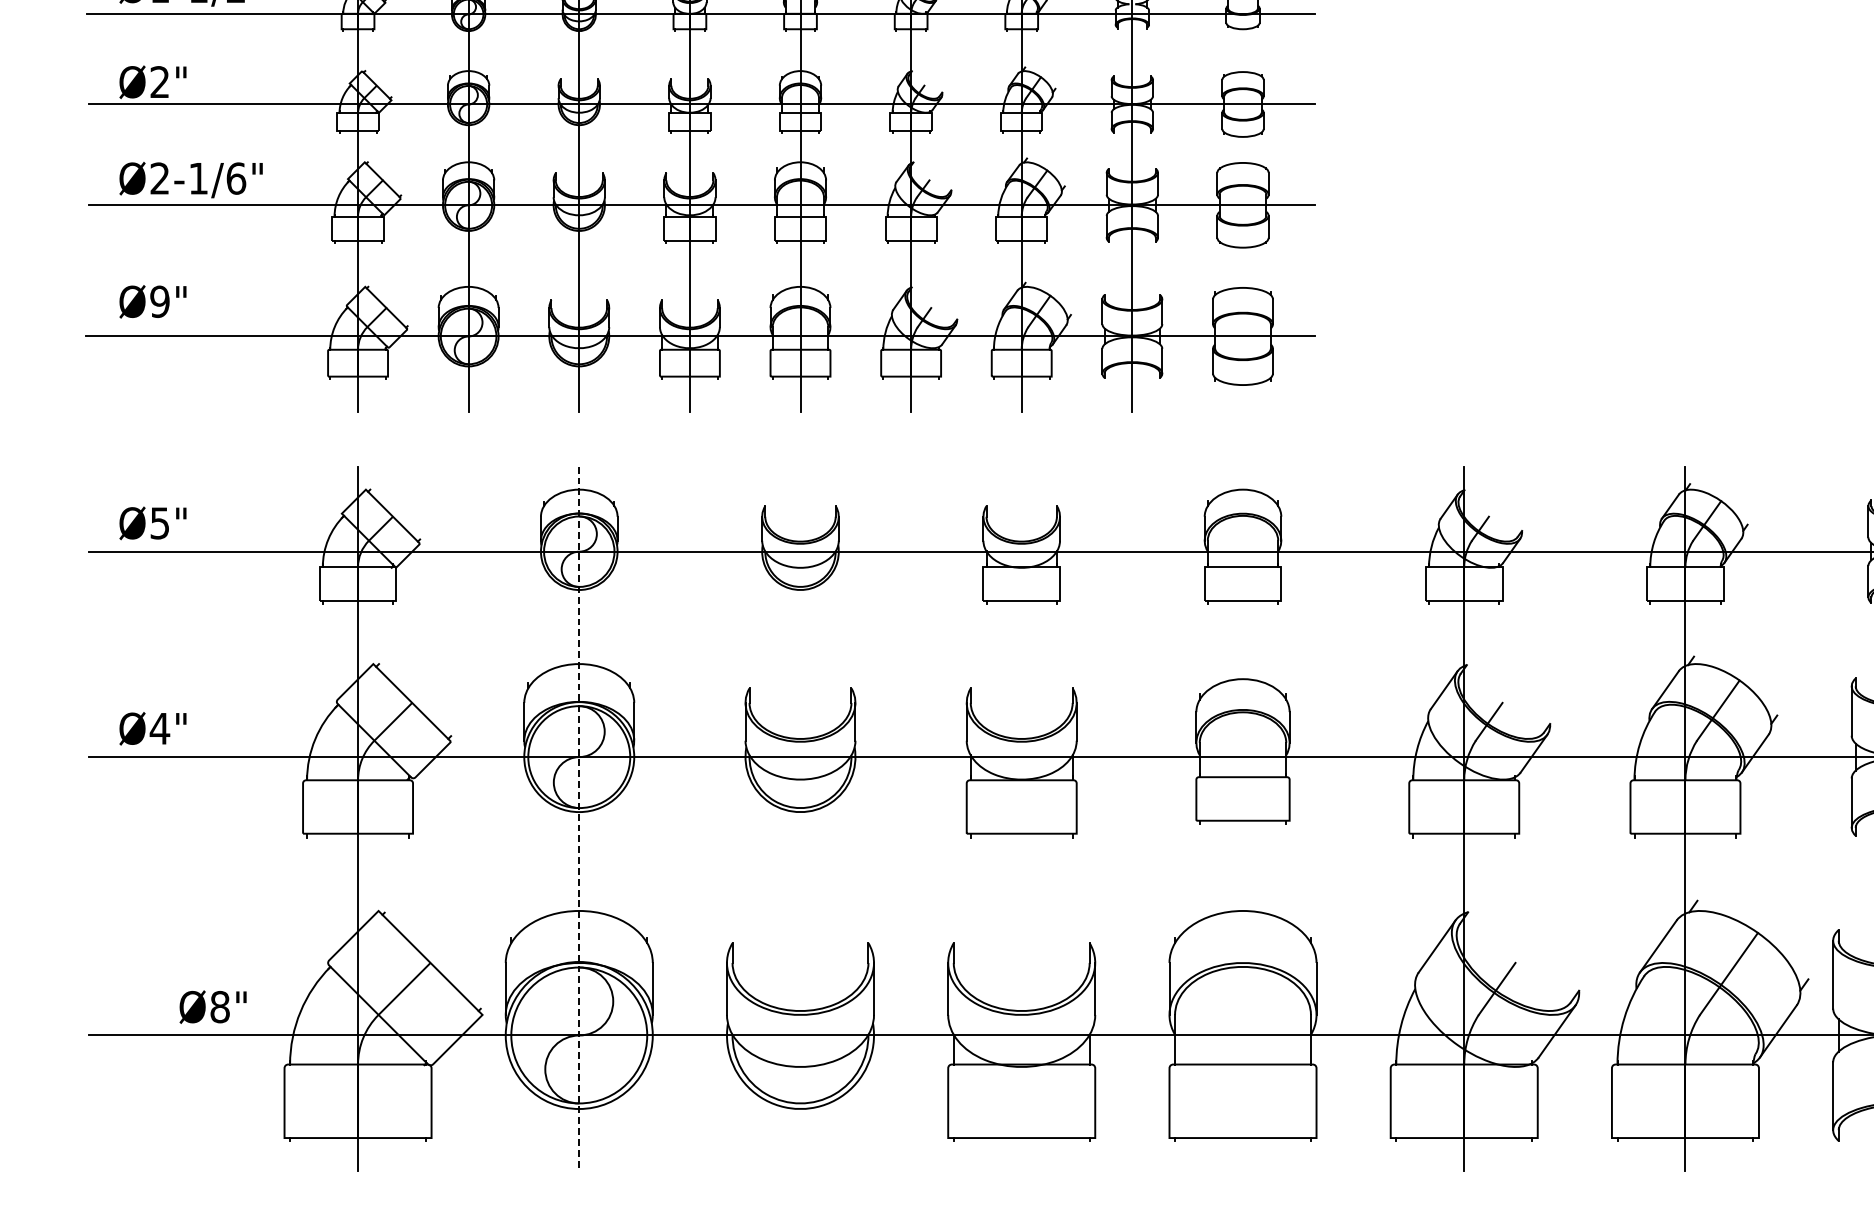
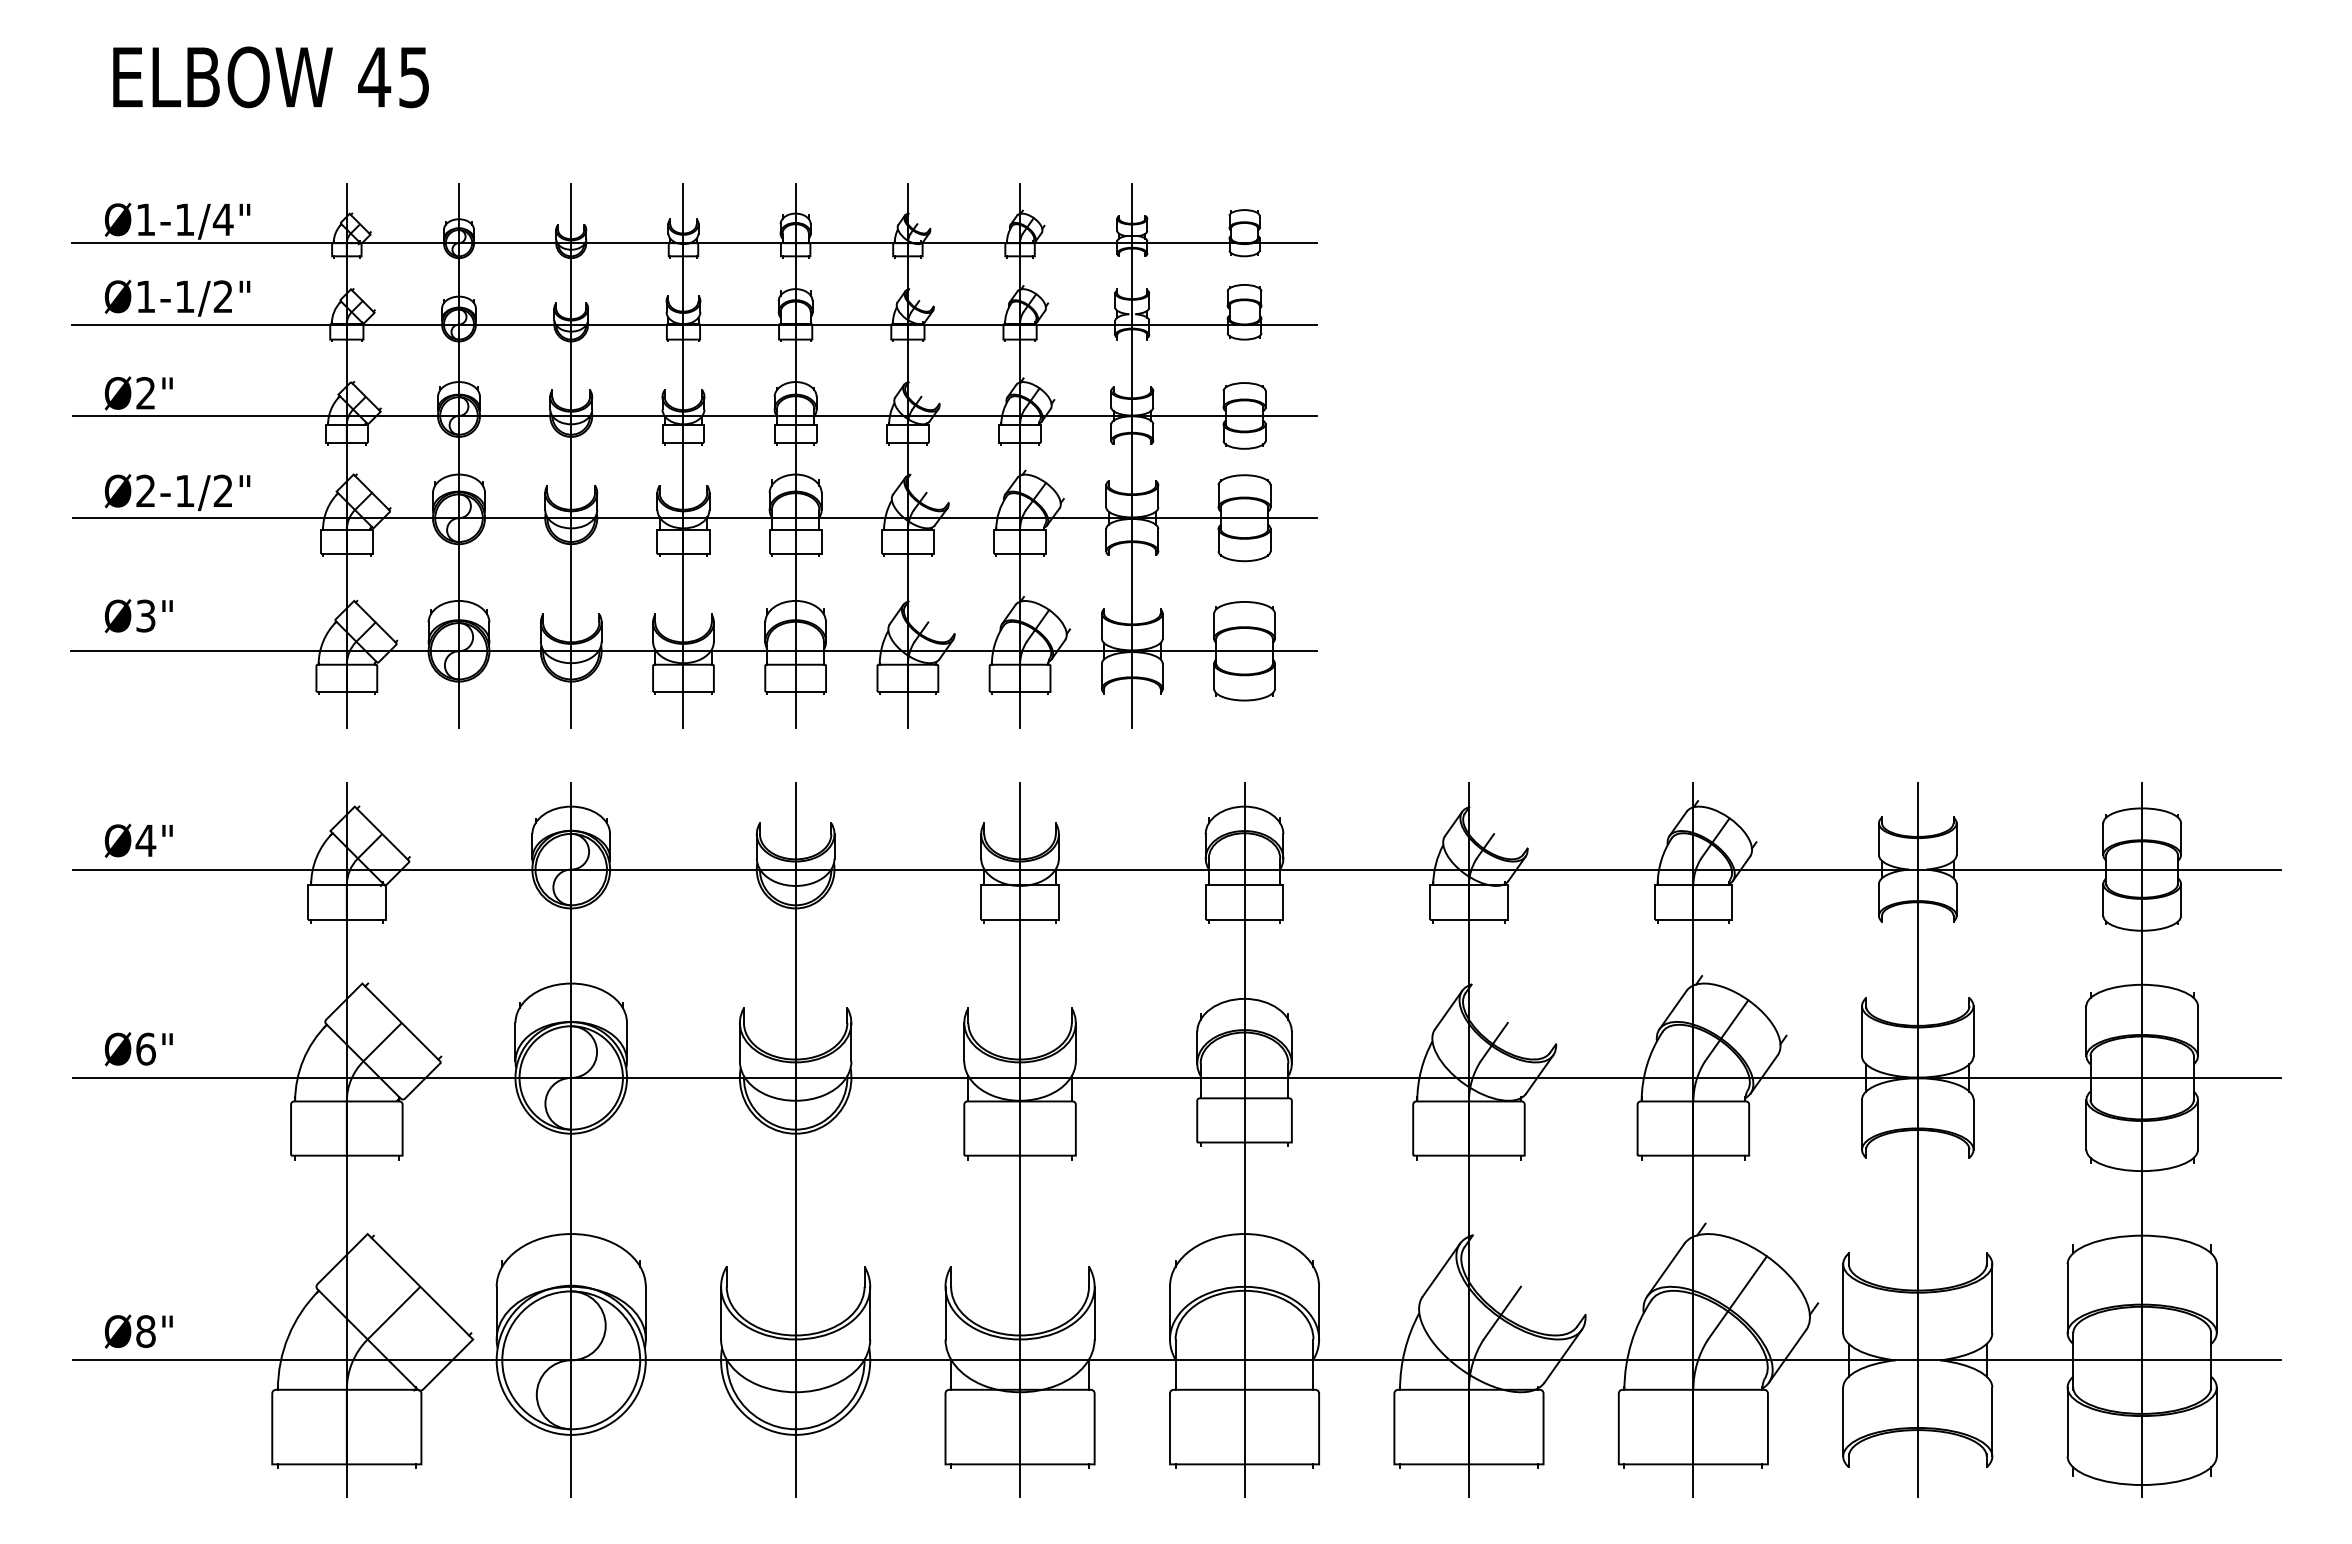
text: (236, 177) -> (223, 490), Ø2-1/6" -> Ø2-1/2"
text: (159, 301) -> (145, 615), Ø9" -> Ø3"
text: (159, 524) -> (145, 841), Ø5" -> Ø4"
text: (159, 728) -> (145, 1048), Ø4" -> Ø6"
line: (579, 818) -> (571, 1140), dashed -> solid
line: (800, 818) -> (795, 1140), added
line: (1022, 818) -> (1020, 1140), added
line: (1242, 818) -> (1244, 1140), added
text: (212, 1007) -> (138, 1331), moved

